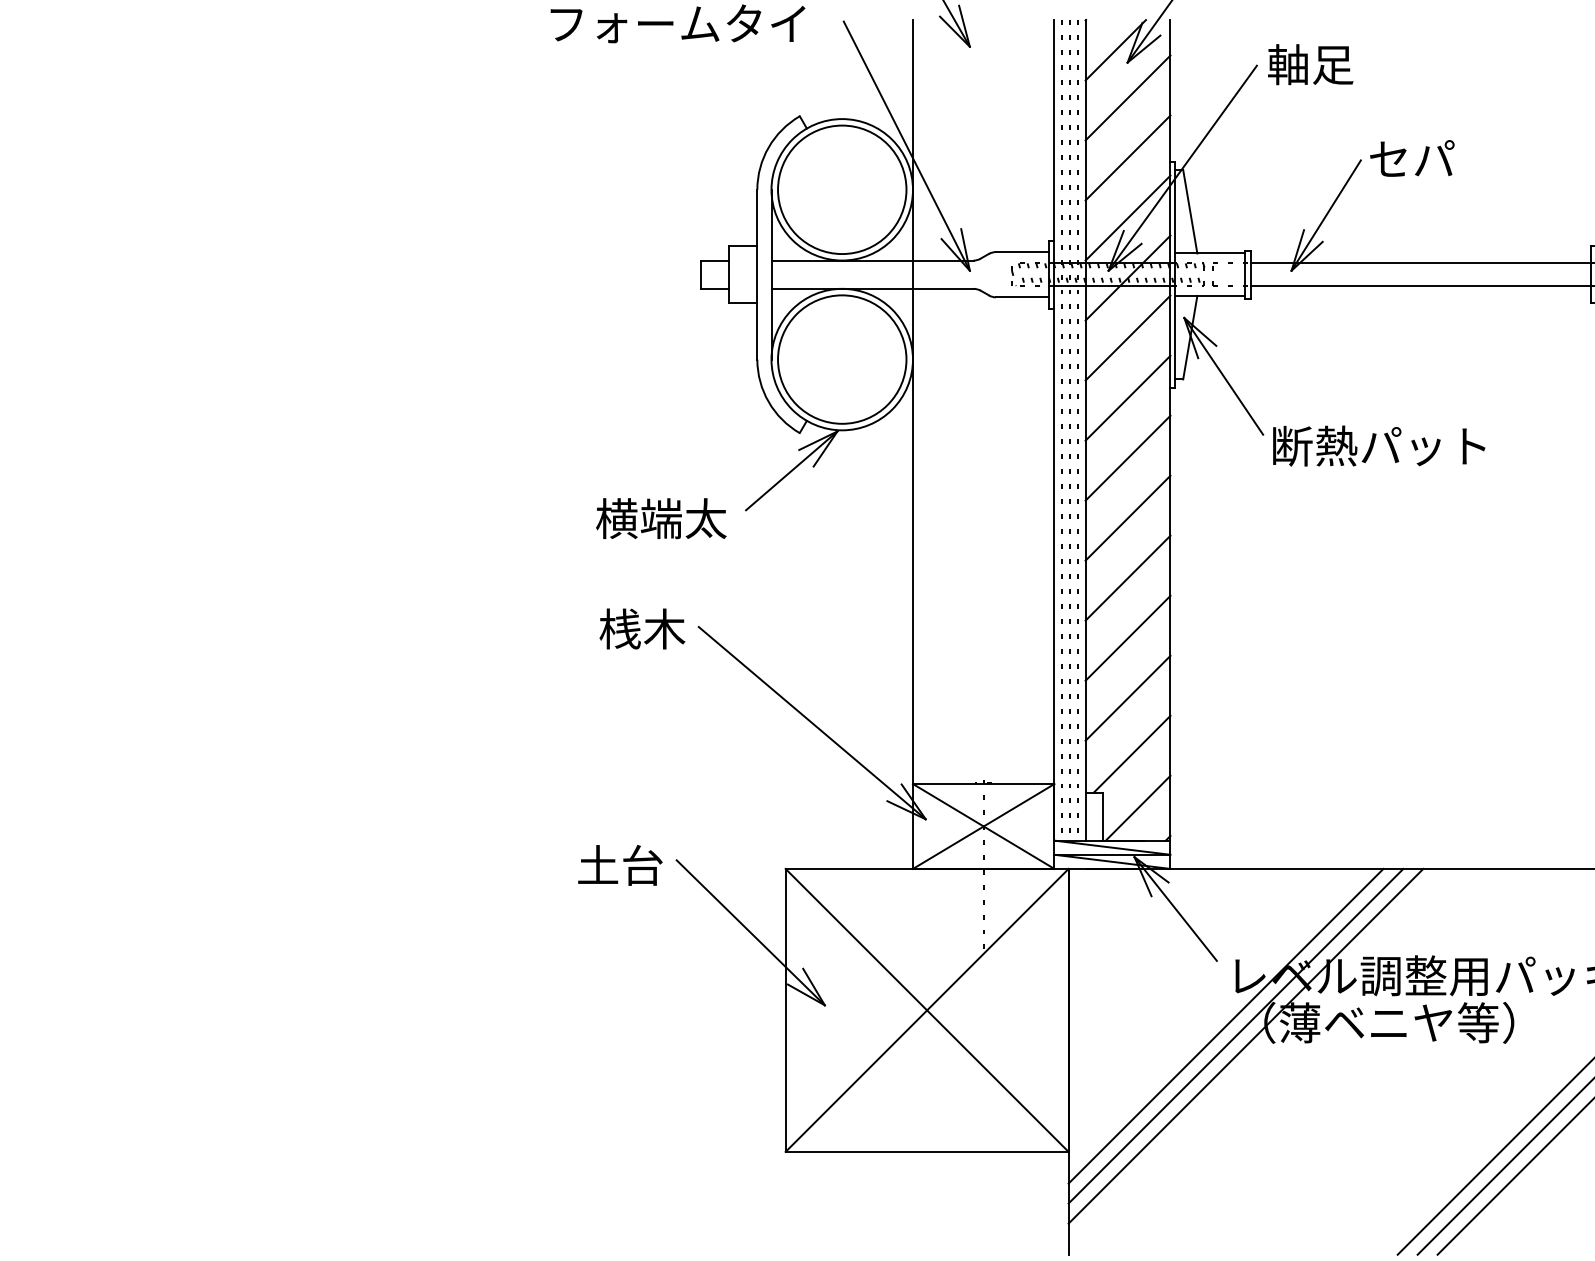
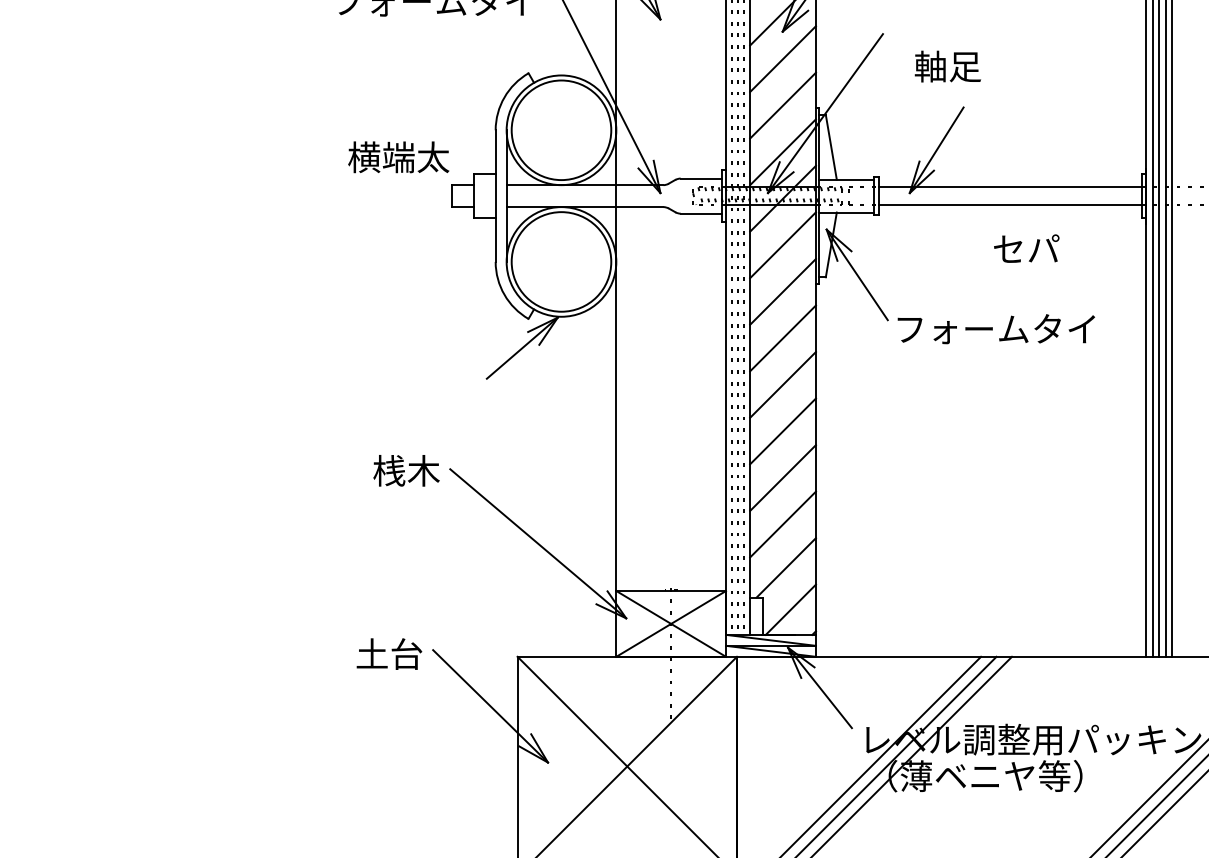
text: (1310, 64) -> (947, 66), moved
text: (1412, 158) -> (1026, 248), moved
text: (1401, 445) -> (995, 328), 断熱パット -> フォームタイ
text: (661, 518) -> (398, 157), moved

